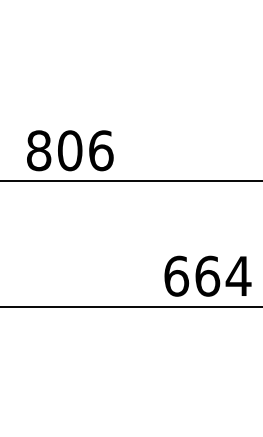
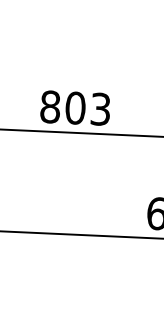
text: (101, 150) -> (100, 109), 806 -> 803

